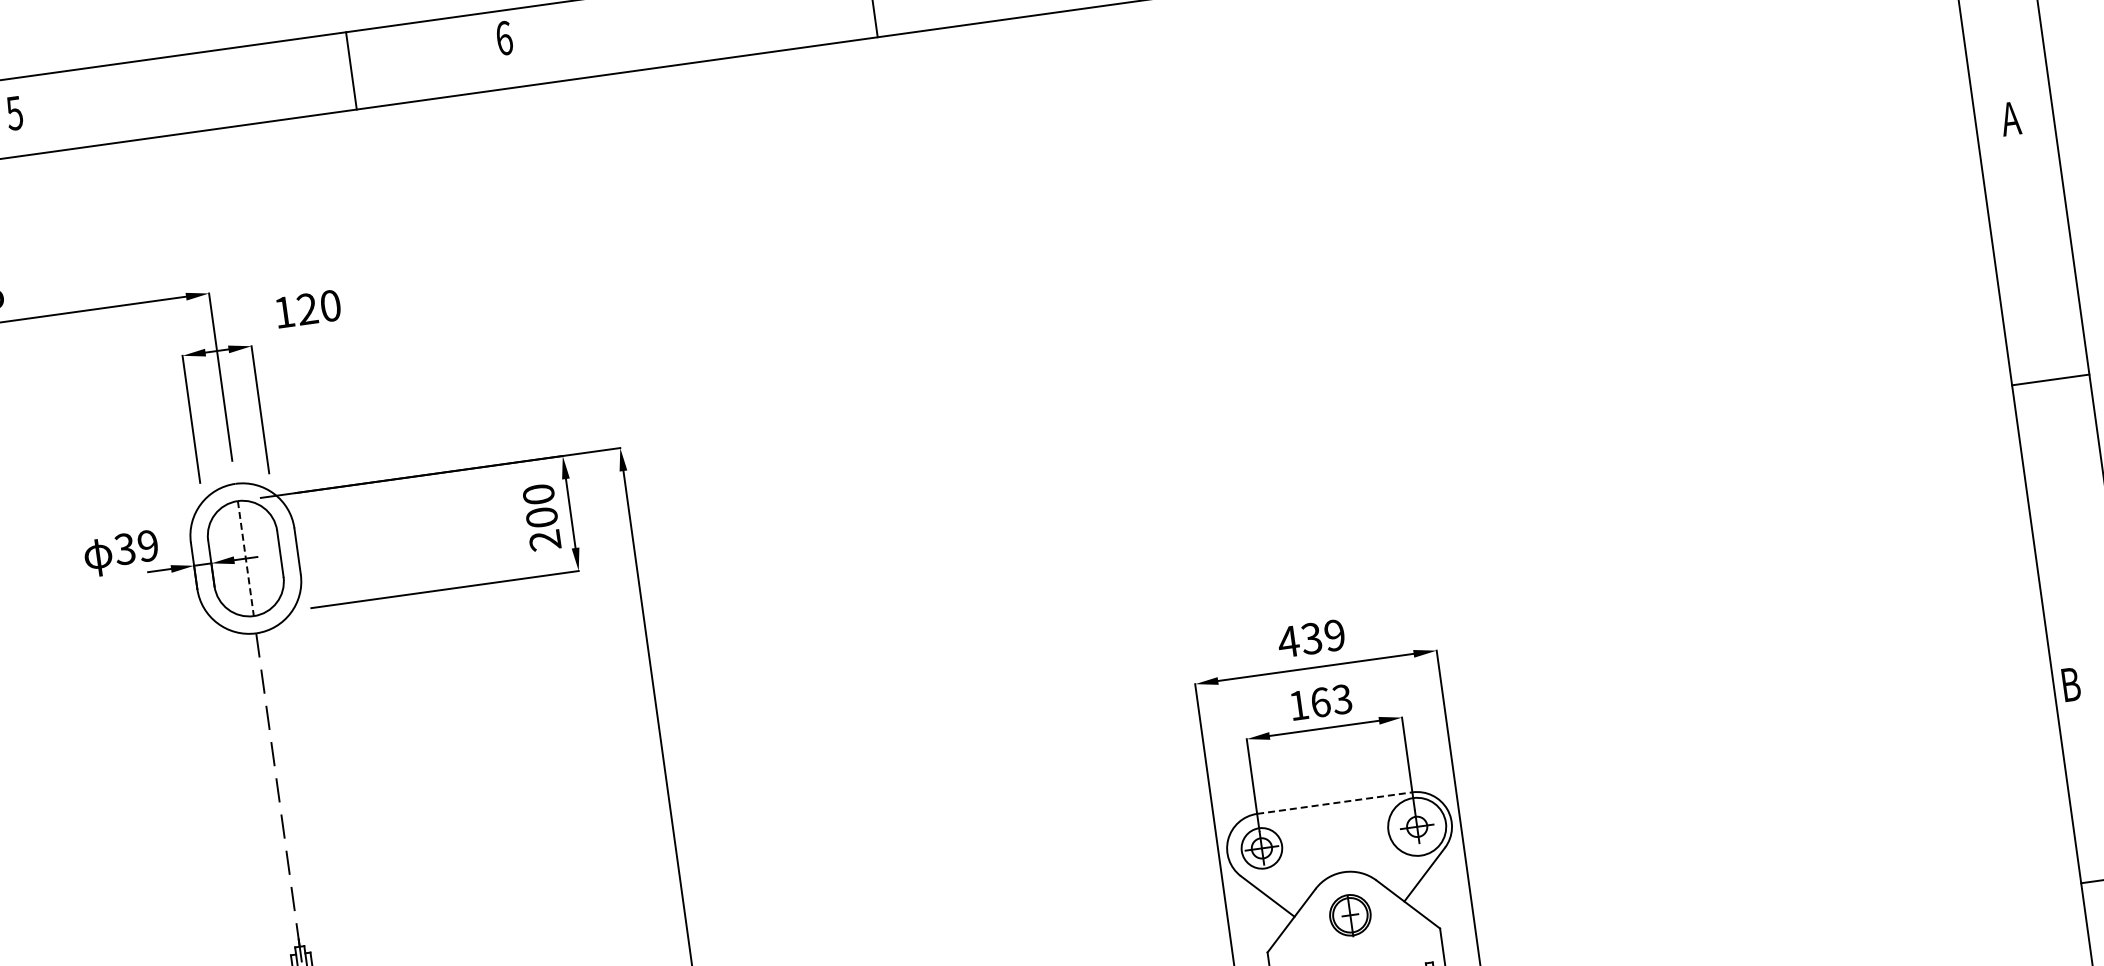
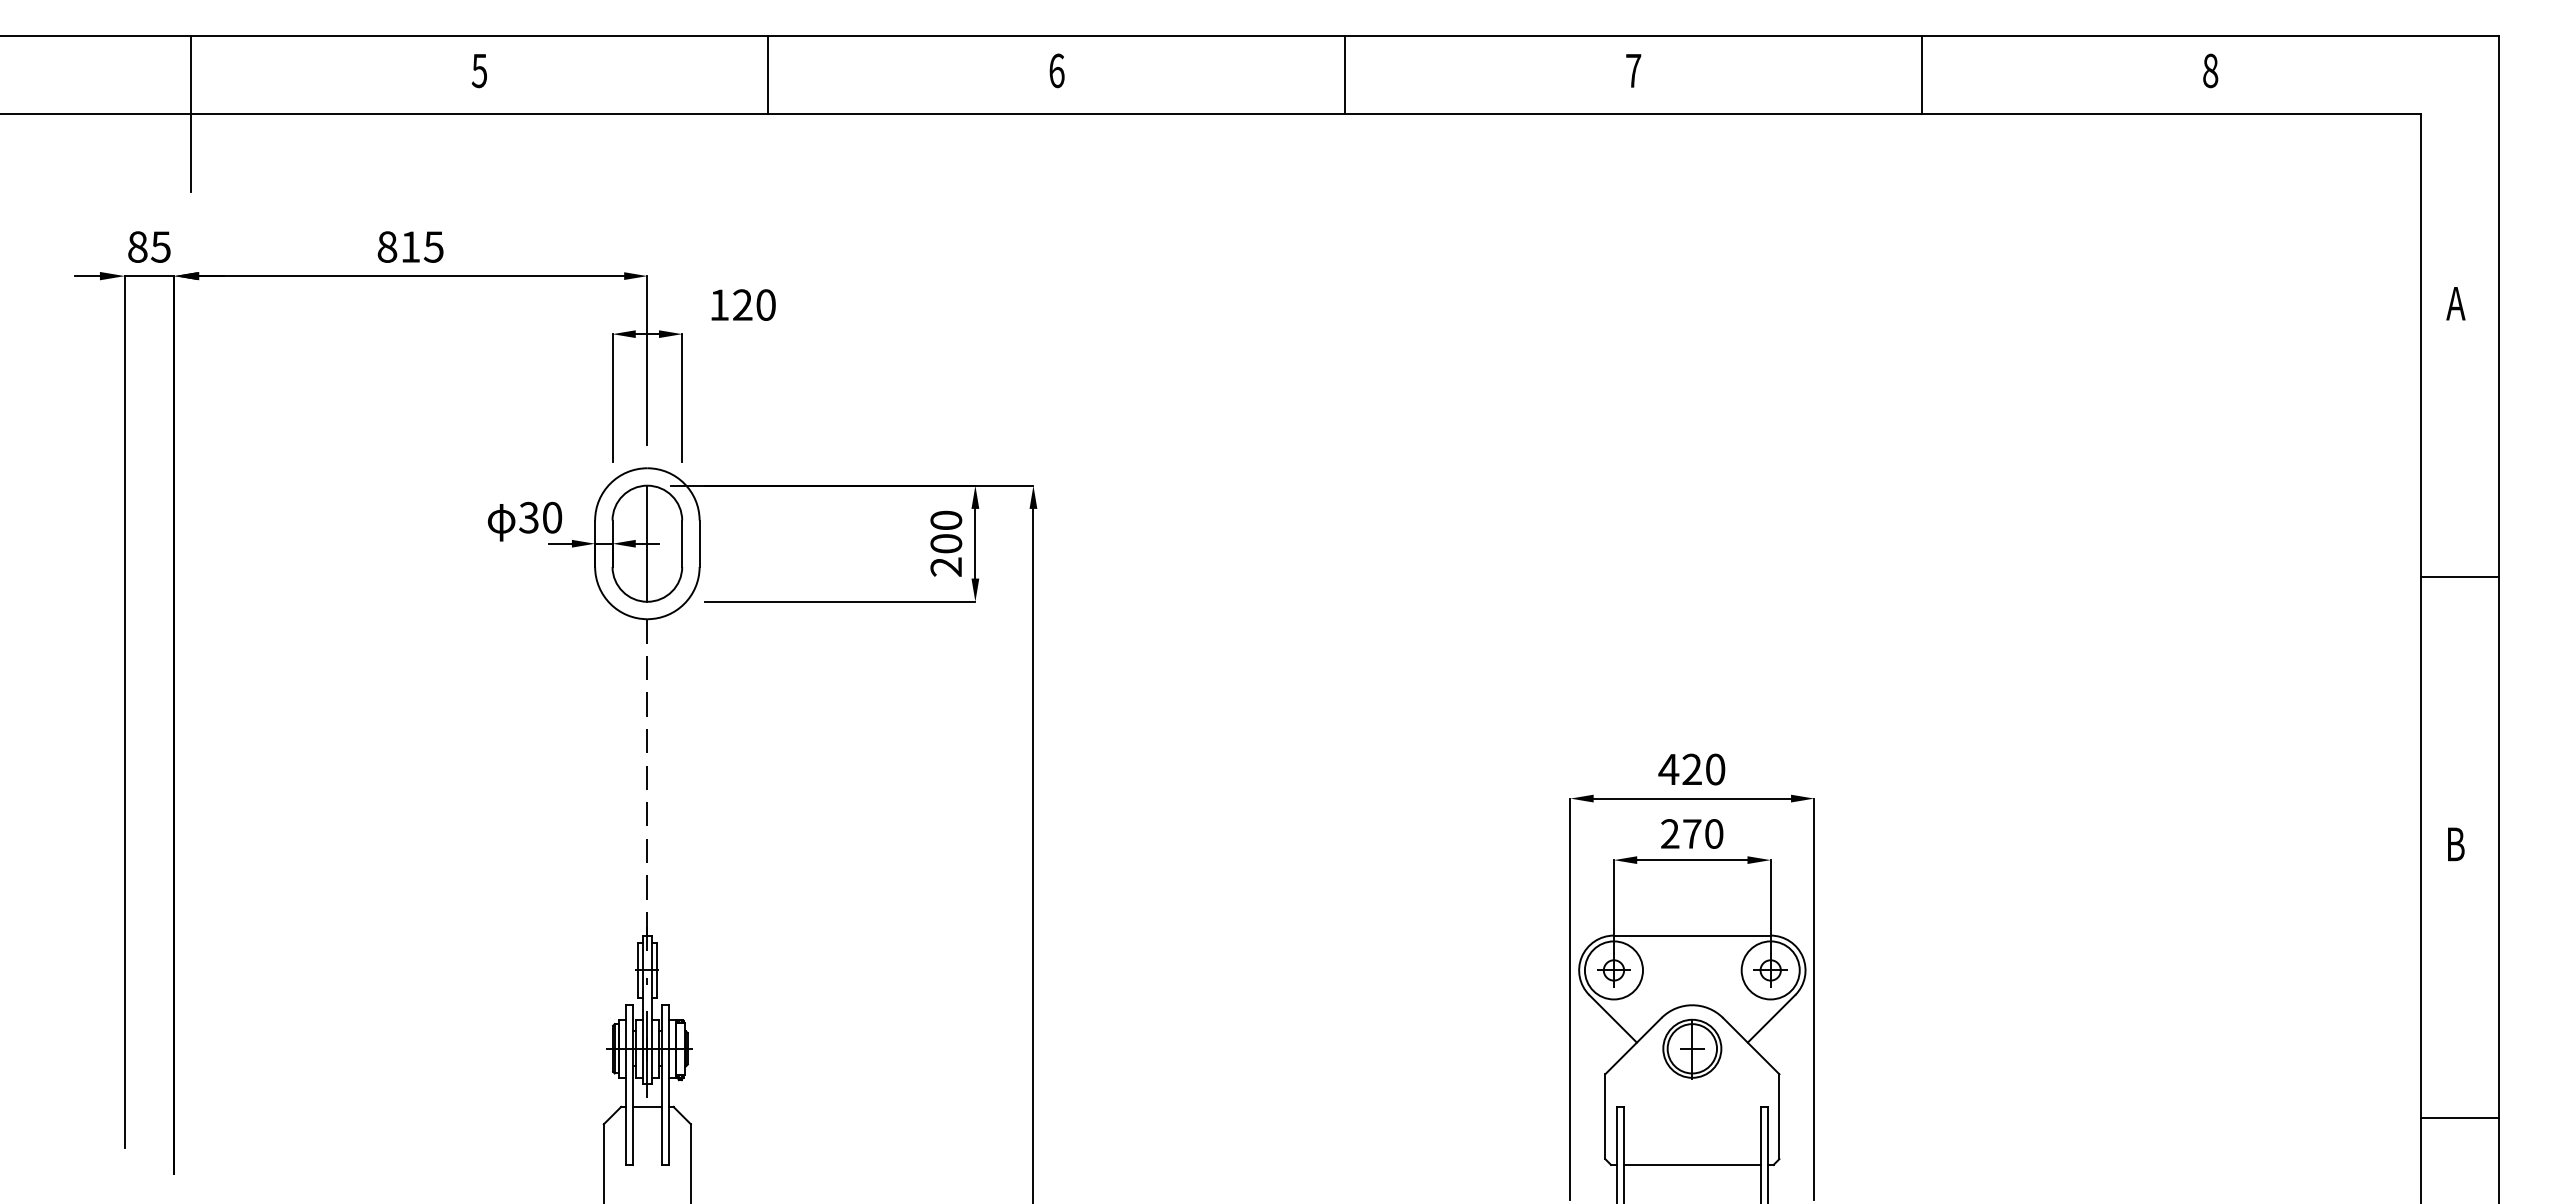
text: (503, 37) -> (1056, 70), moved
line: (351, 71) -> (767, 75), moved
text: (2010, 118) -> (2455, 303), moved
line: (2050, 379) -> (2459, 576), moved
text: (148, 545) -> (552, 517), 39 -> 30
line: (246, 559) -> (647, 544), dashed -> solid
text: (1322, 637) -> (1703, 769), 439 -> 420
text: (2071, 684) -> (2456, 844), moved
text: (1320, 701) -> (1692, 833), 163 -> 270
line: (1334, 803) -> (1692, 935), dashed -> solid
circle: (1261, 848) -> (1613, 970), size x1.43
part: (1350, 914) -> (1692, 1048), size x1.43

